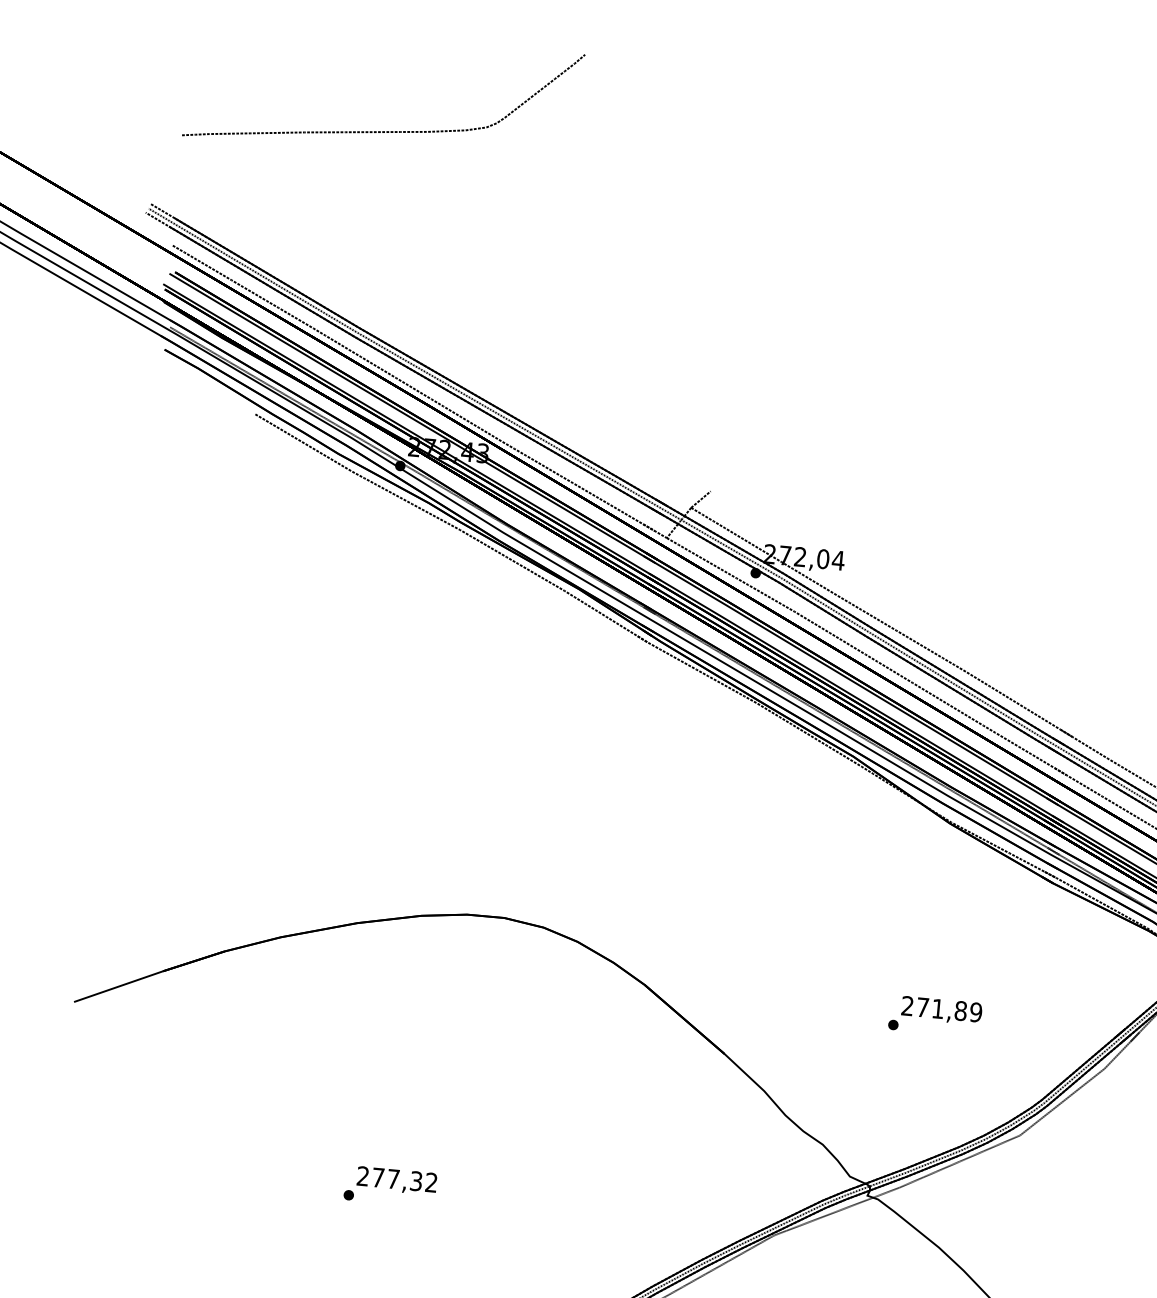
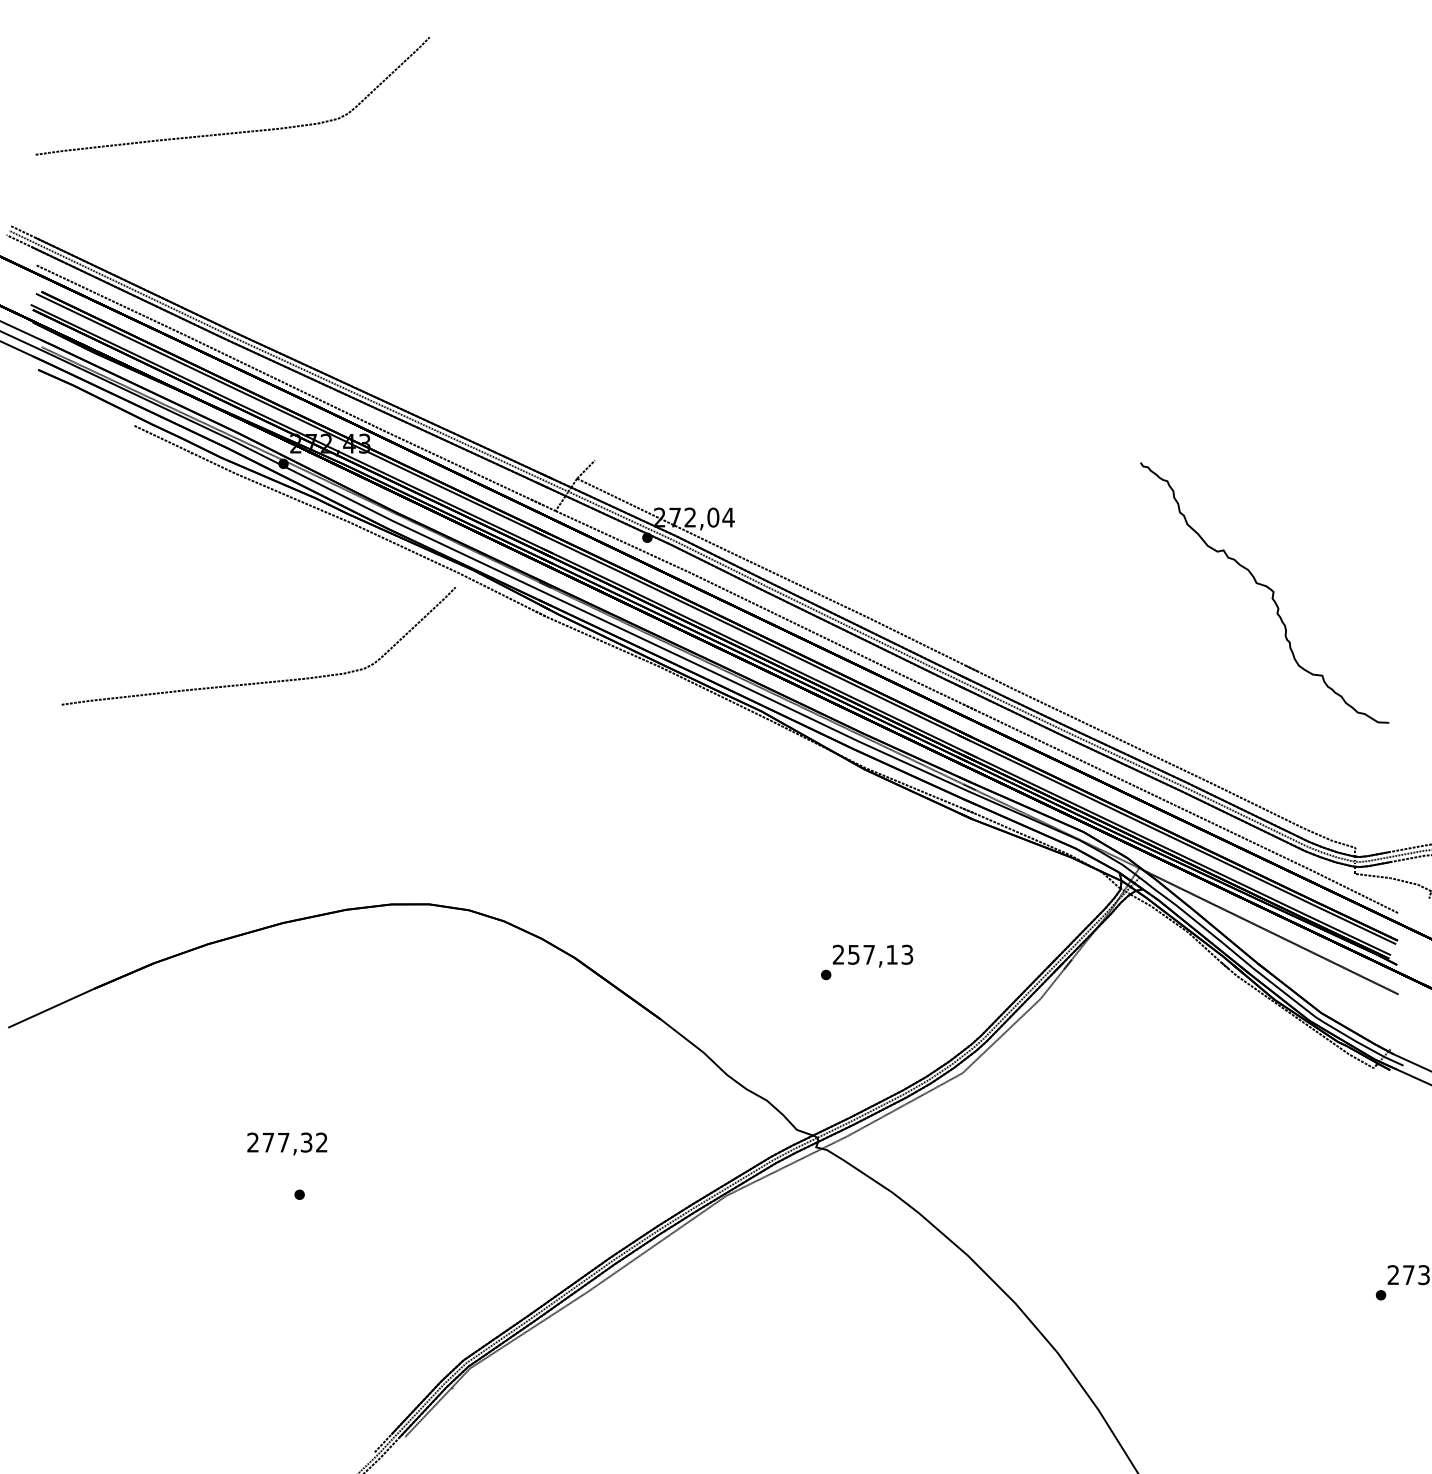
curve: (362, 681) -> (265, 681), added
text: (949, 1009) -> (880, 954), 271,89 -> 257,13
text: (397, 1180) -> (287, 1143), moved

